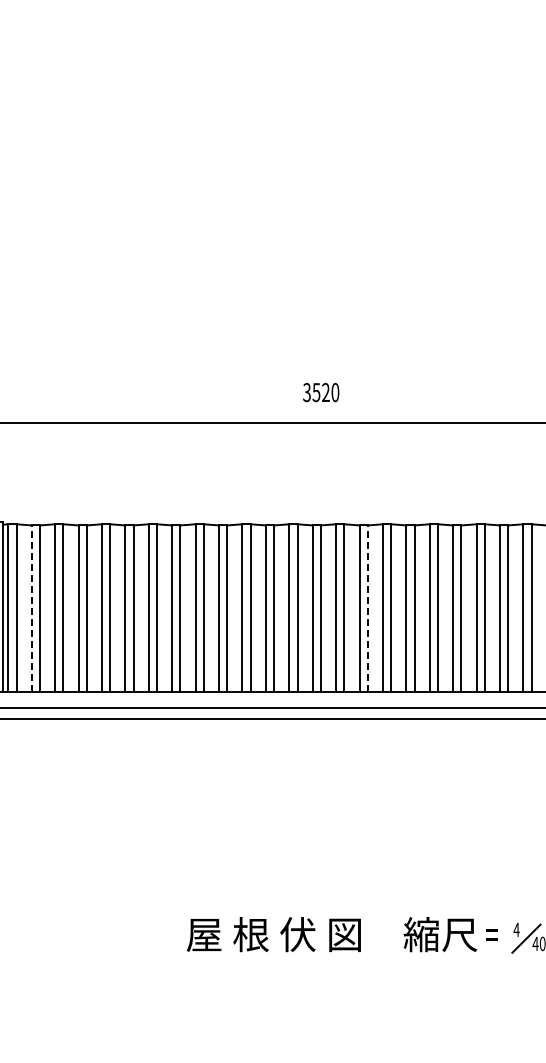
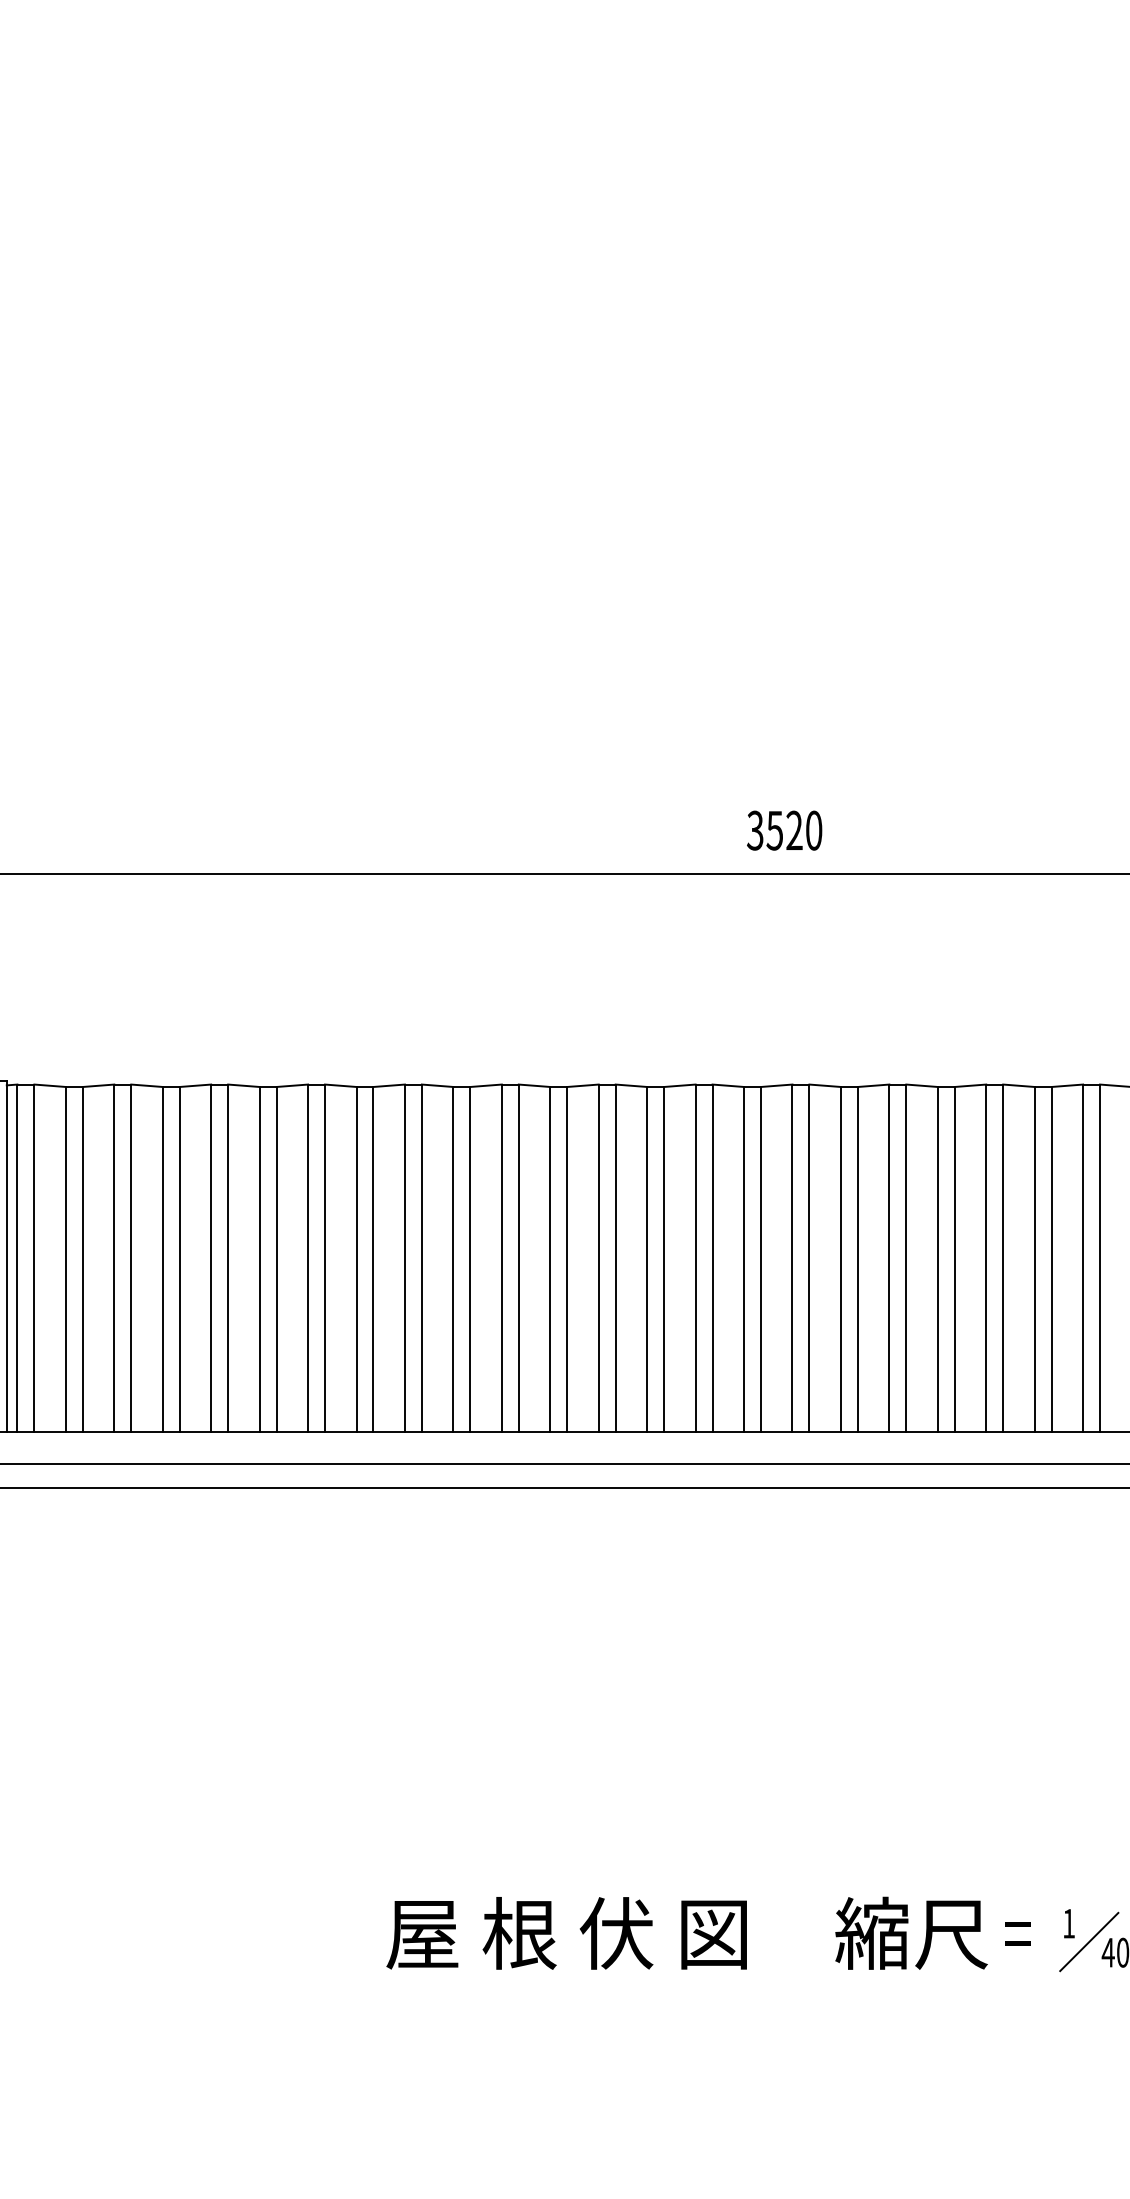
text: (321, 392) -> (785, 830), moved
line: (31, 608) -> (65, 1258), dashed -> solid
line: (367, 608) -> (760, 1258), dashed -> solid
text: (516, 929) -> (1068, 1922), 4 -> 1

